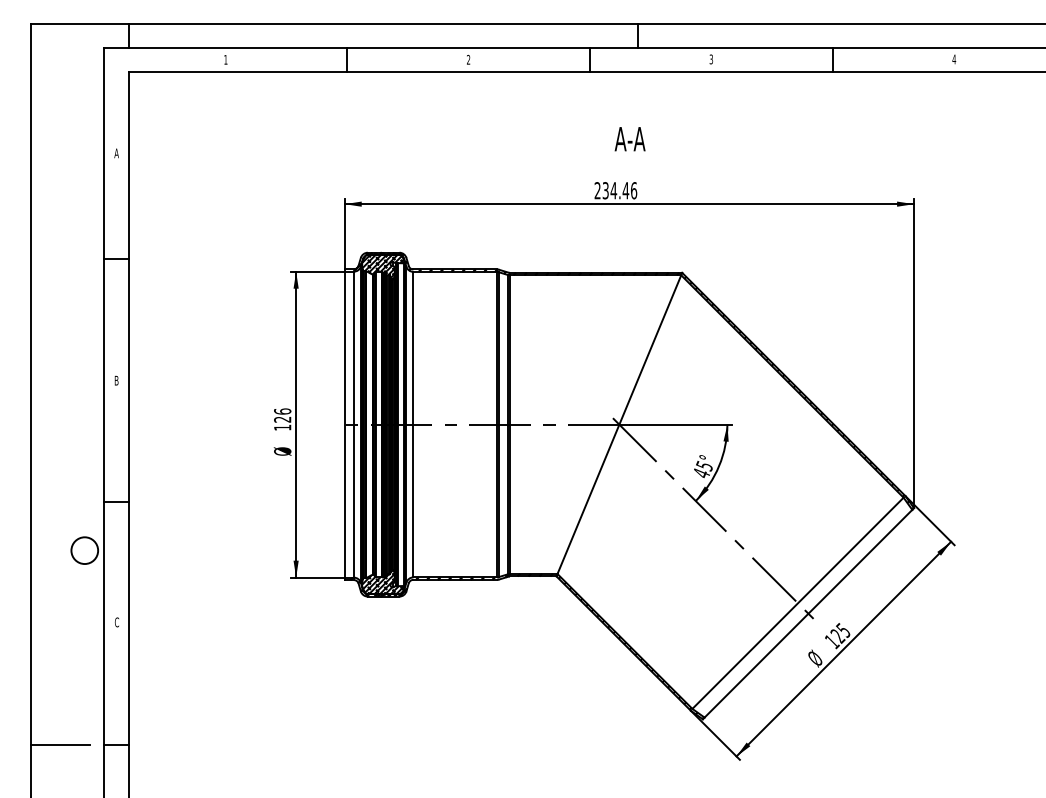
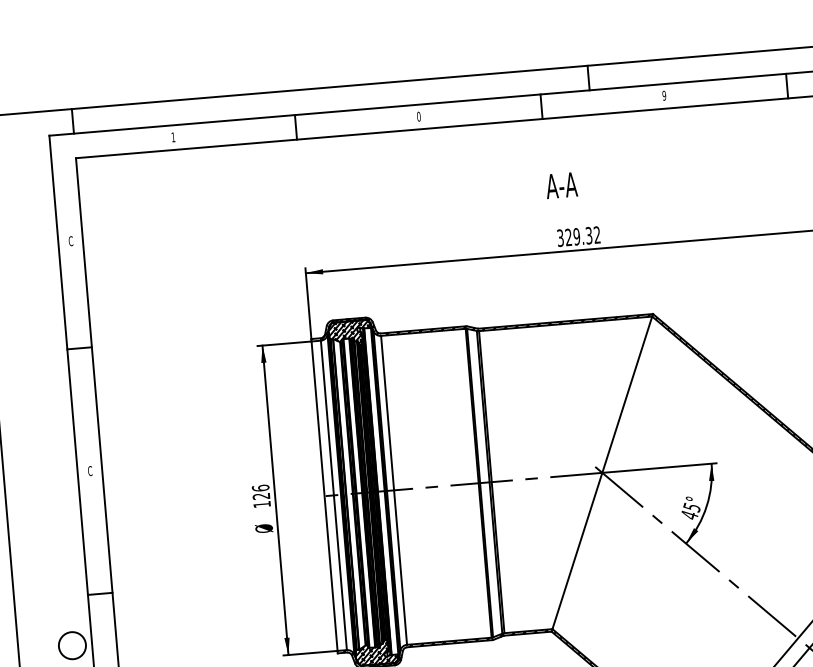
text: (711, 58) -> (664, 94), 3 -> 9
text: (468, 59) -> (418, 116), 2 -> 0
text: (629, 139) -> (561, 185), moved
text: (116, 153) -> (70, 241), A -> C
text: (615, 190) -> (578, 236), 234.46 -> 329.32
text: (116, 380) -> (90, 470), B -> C

